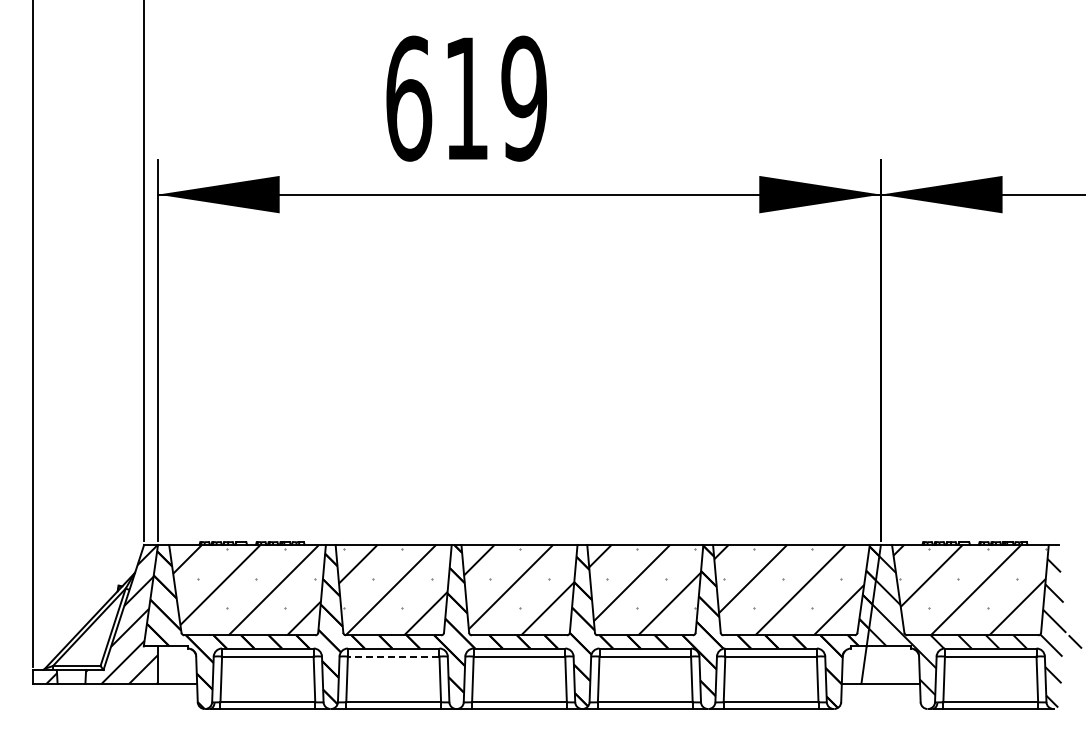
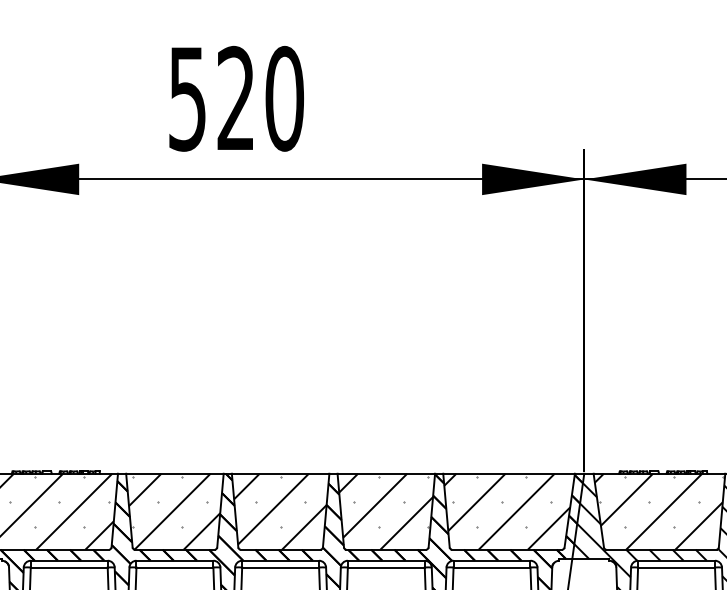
text: (466, 98) -> (236, 98), 619 -> 520
line: (393, 656) -> (174, 567), dashed -> solid

